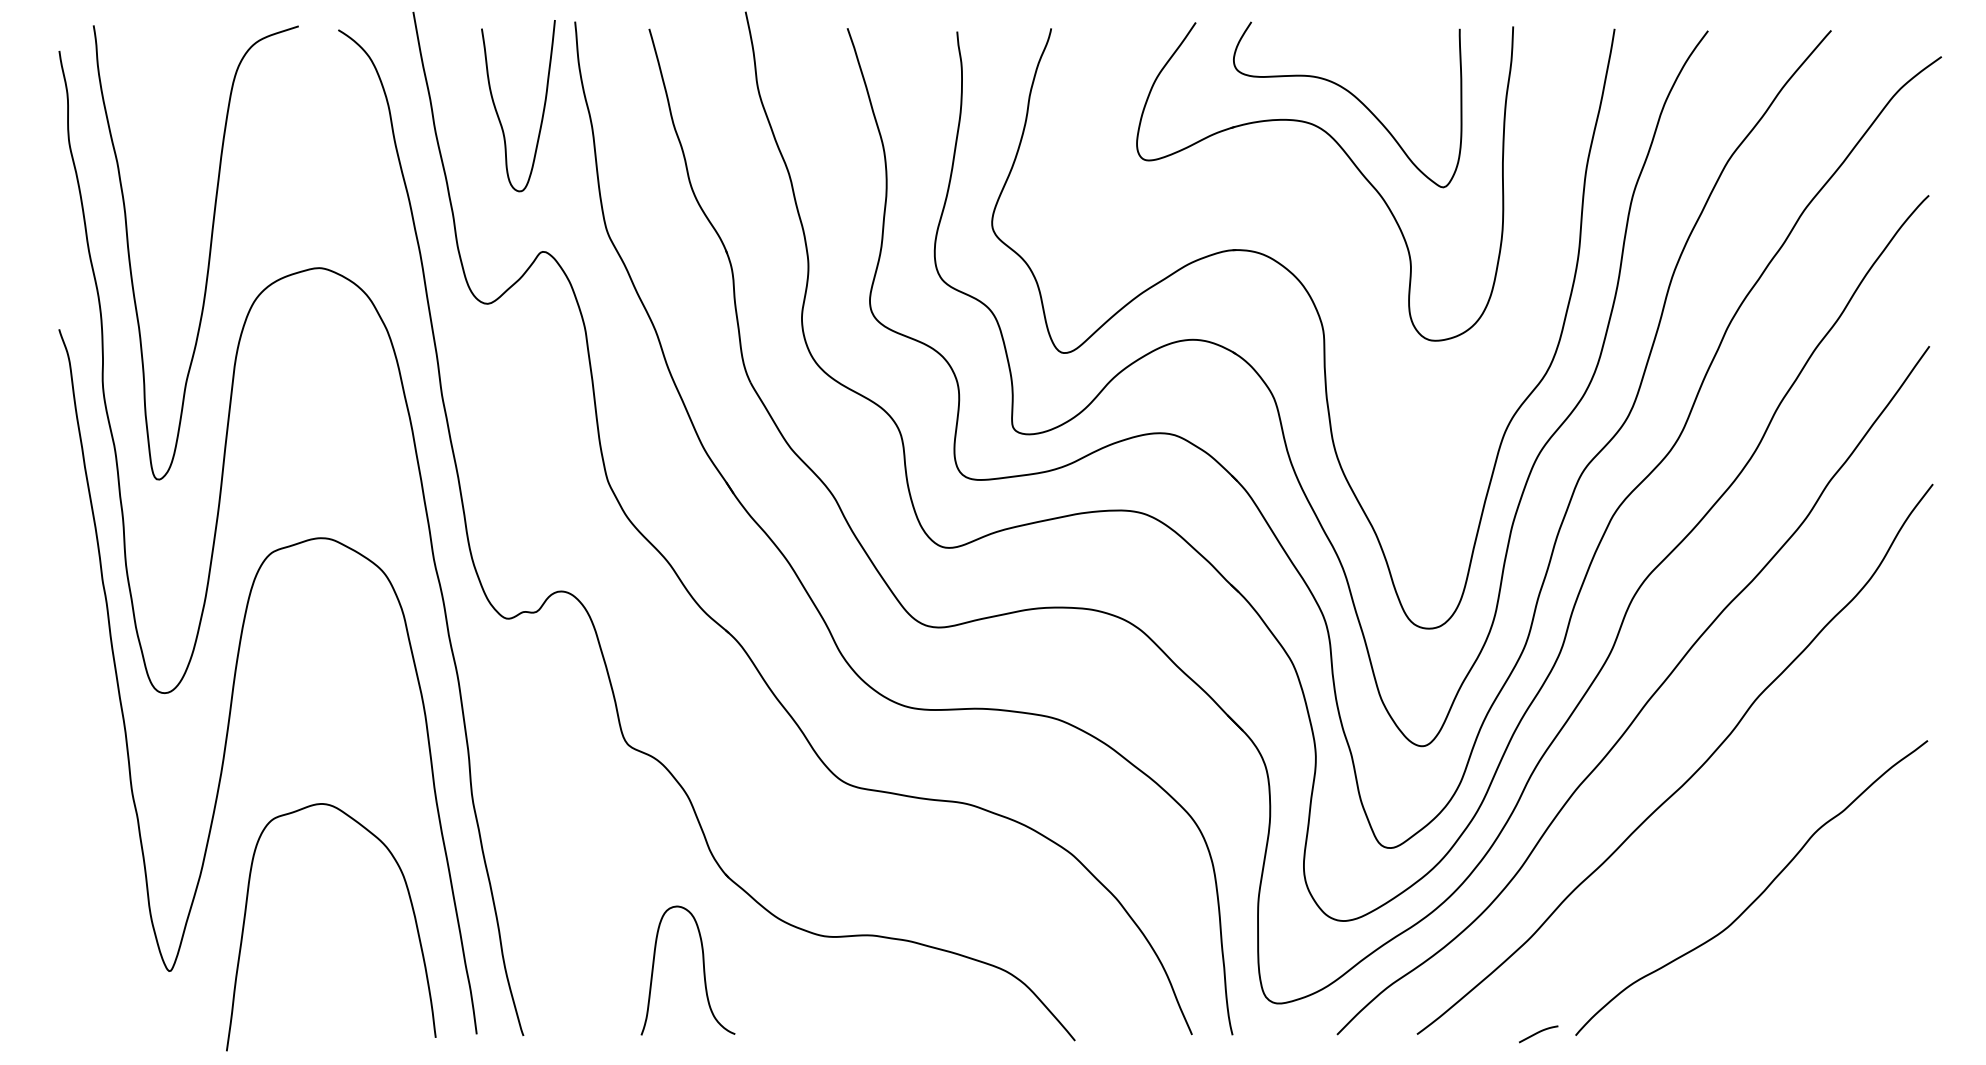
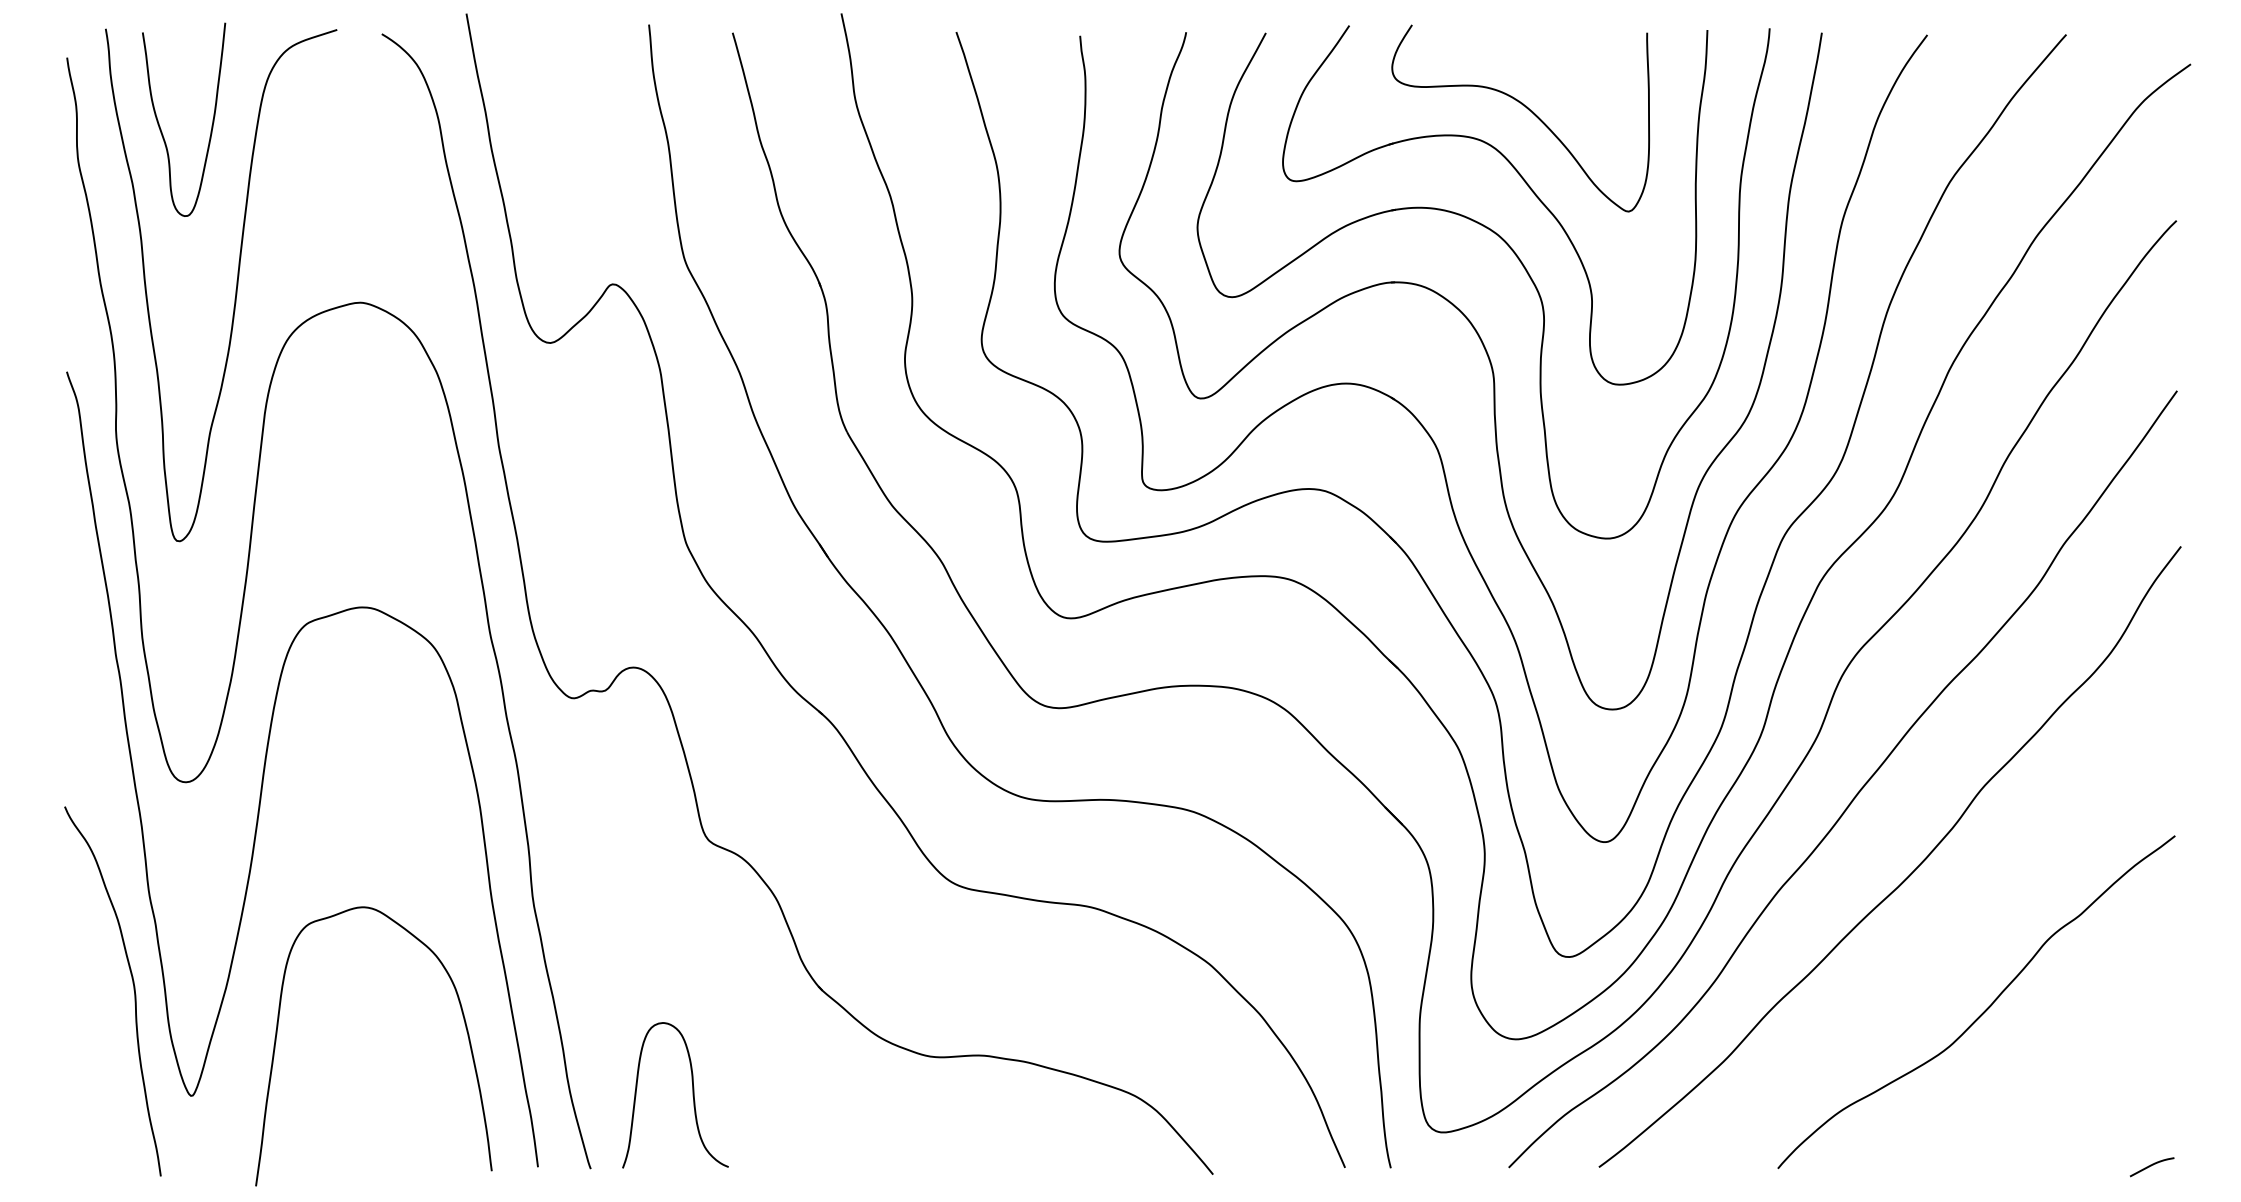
curve: (497, 111) -> (160, 126), moved
part: (1345, 230) -> (1518, 260), added
curve: (118, 877) -> (133, 990), added
curve: (703, 970) -> (692, 1095), moved
curve: (1538, 1033) -> (2151, 1166), moved

